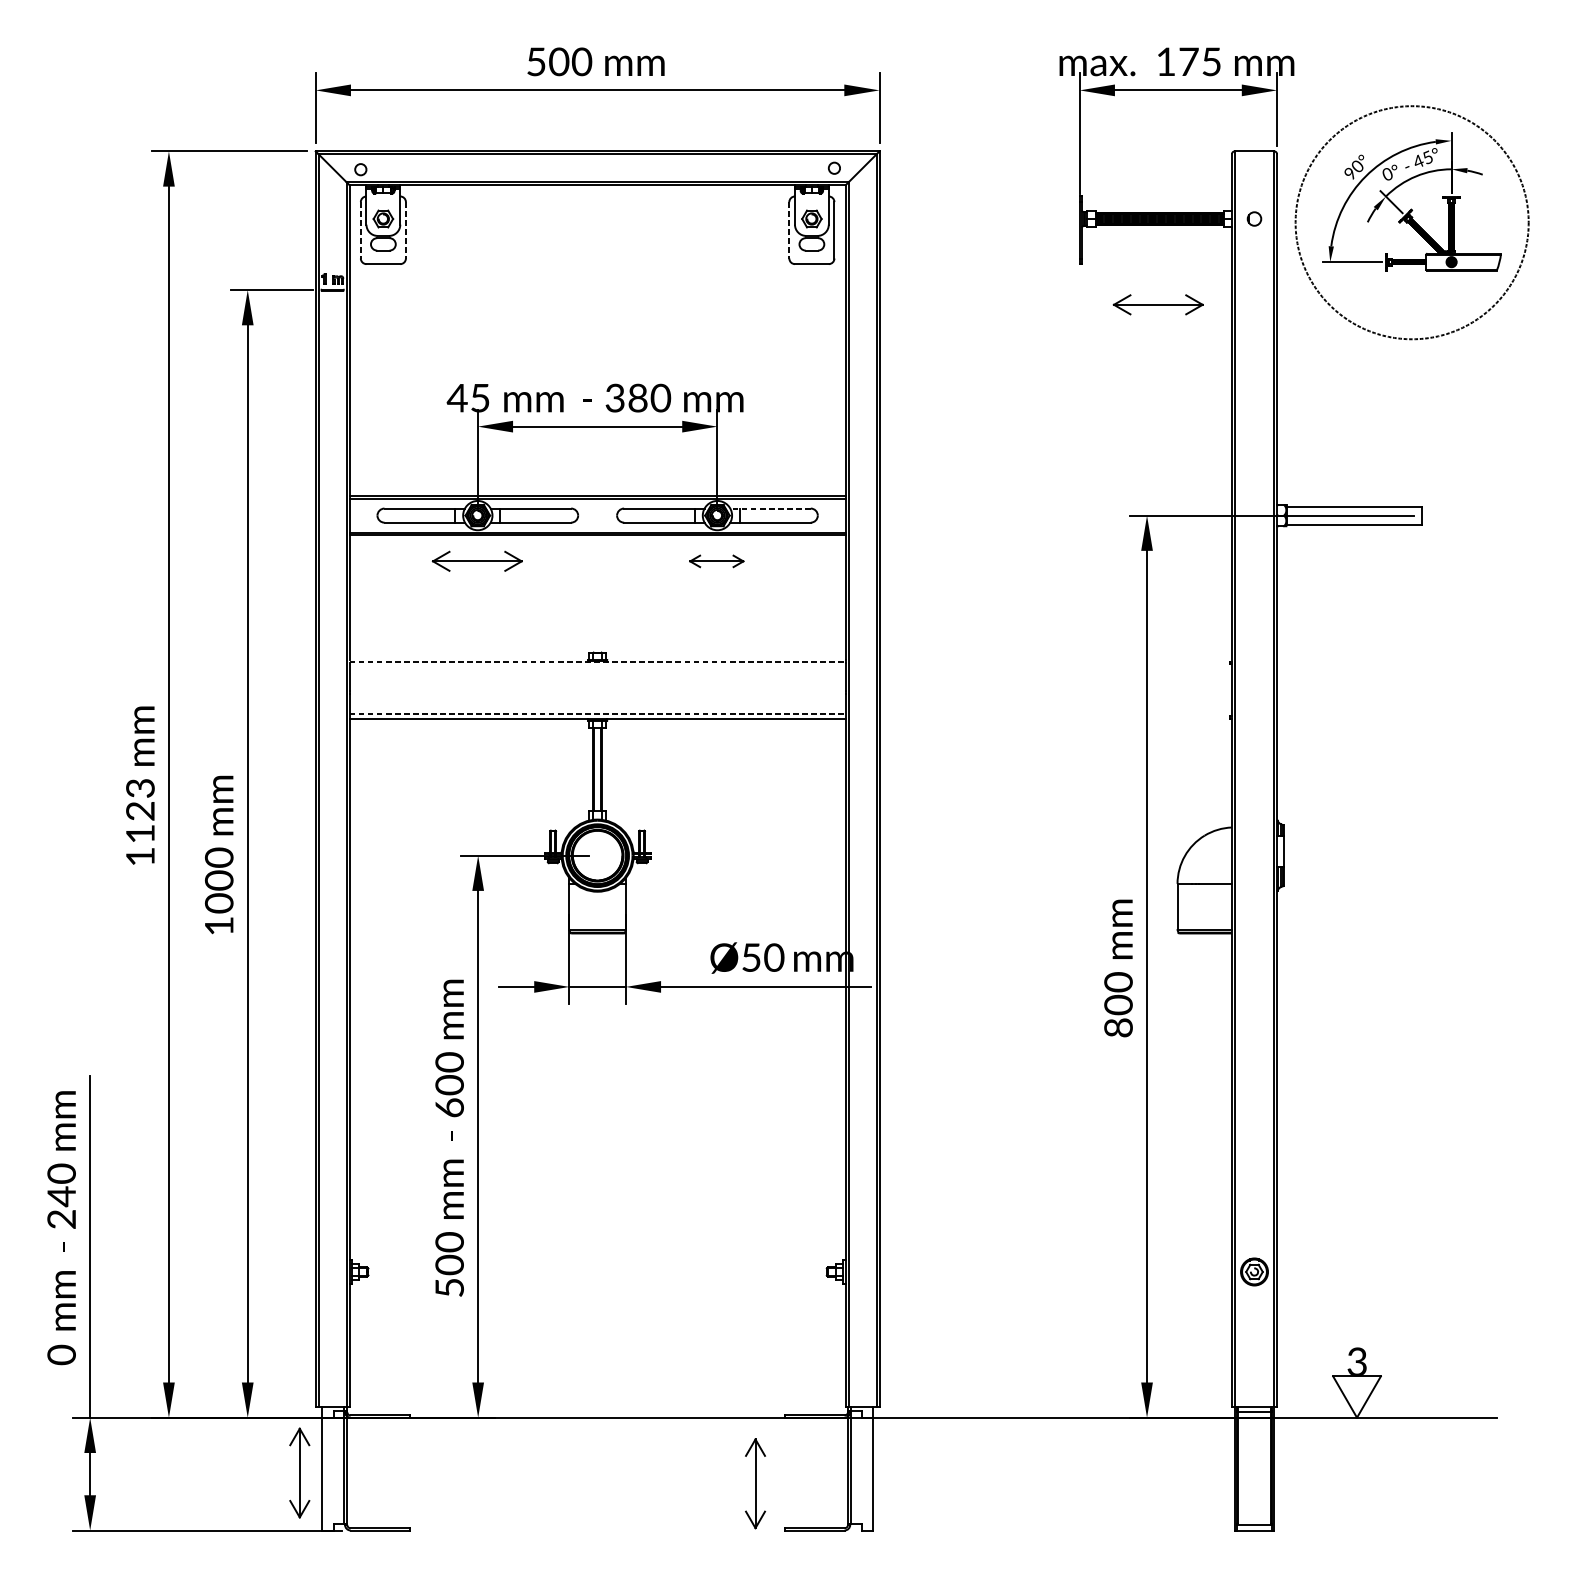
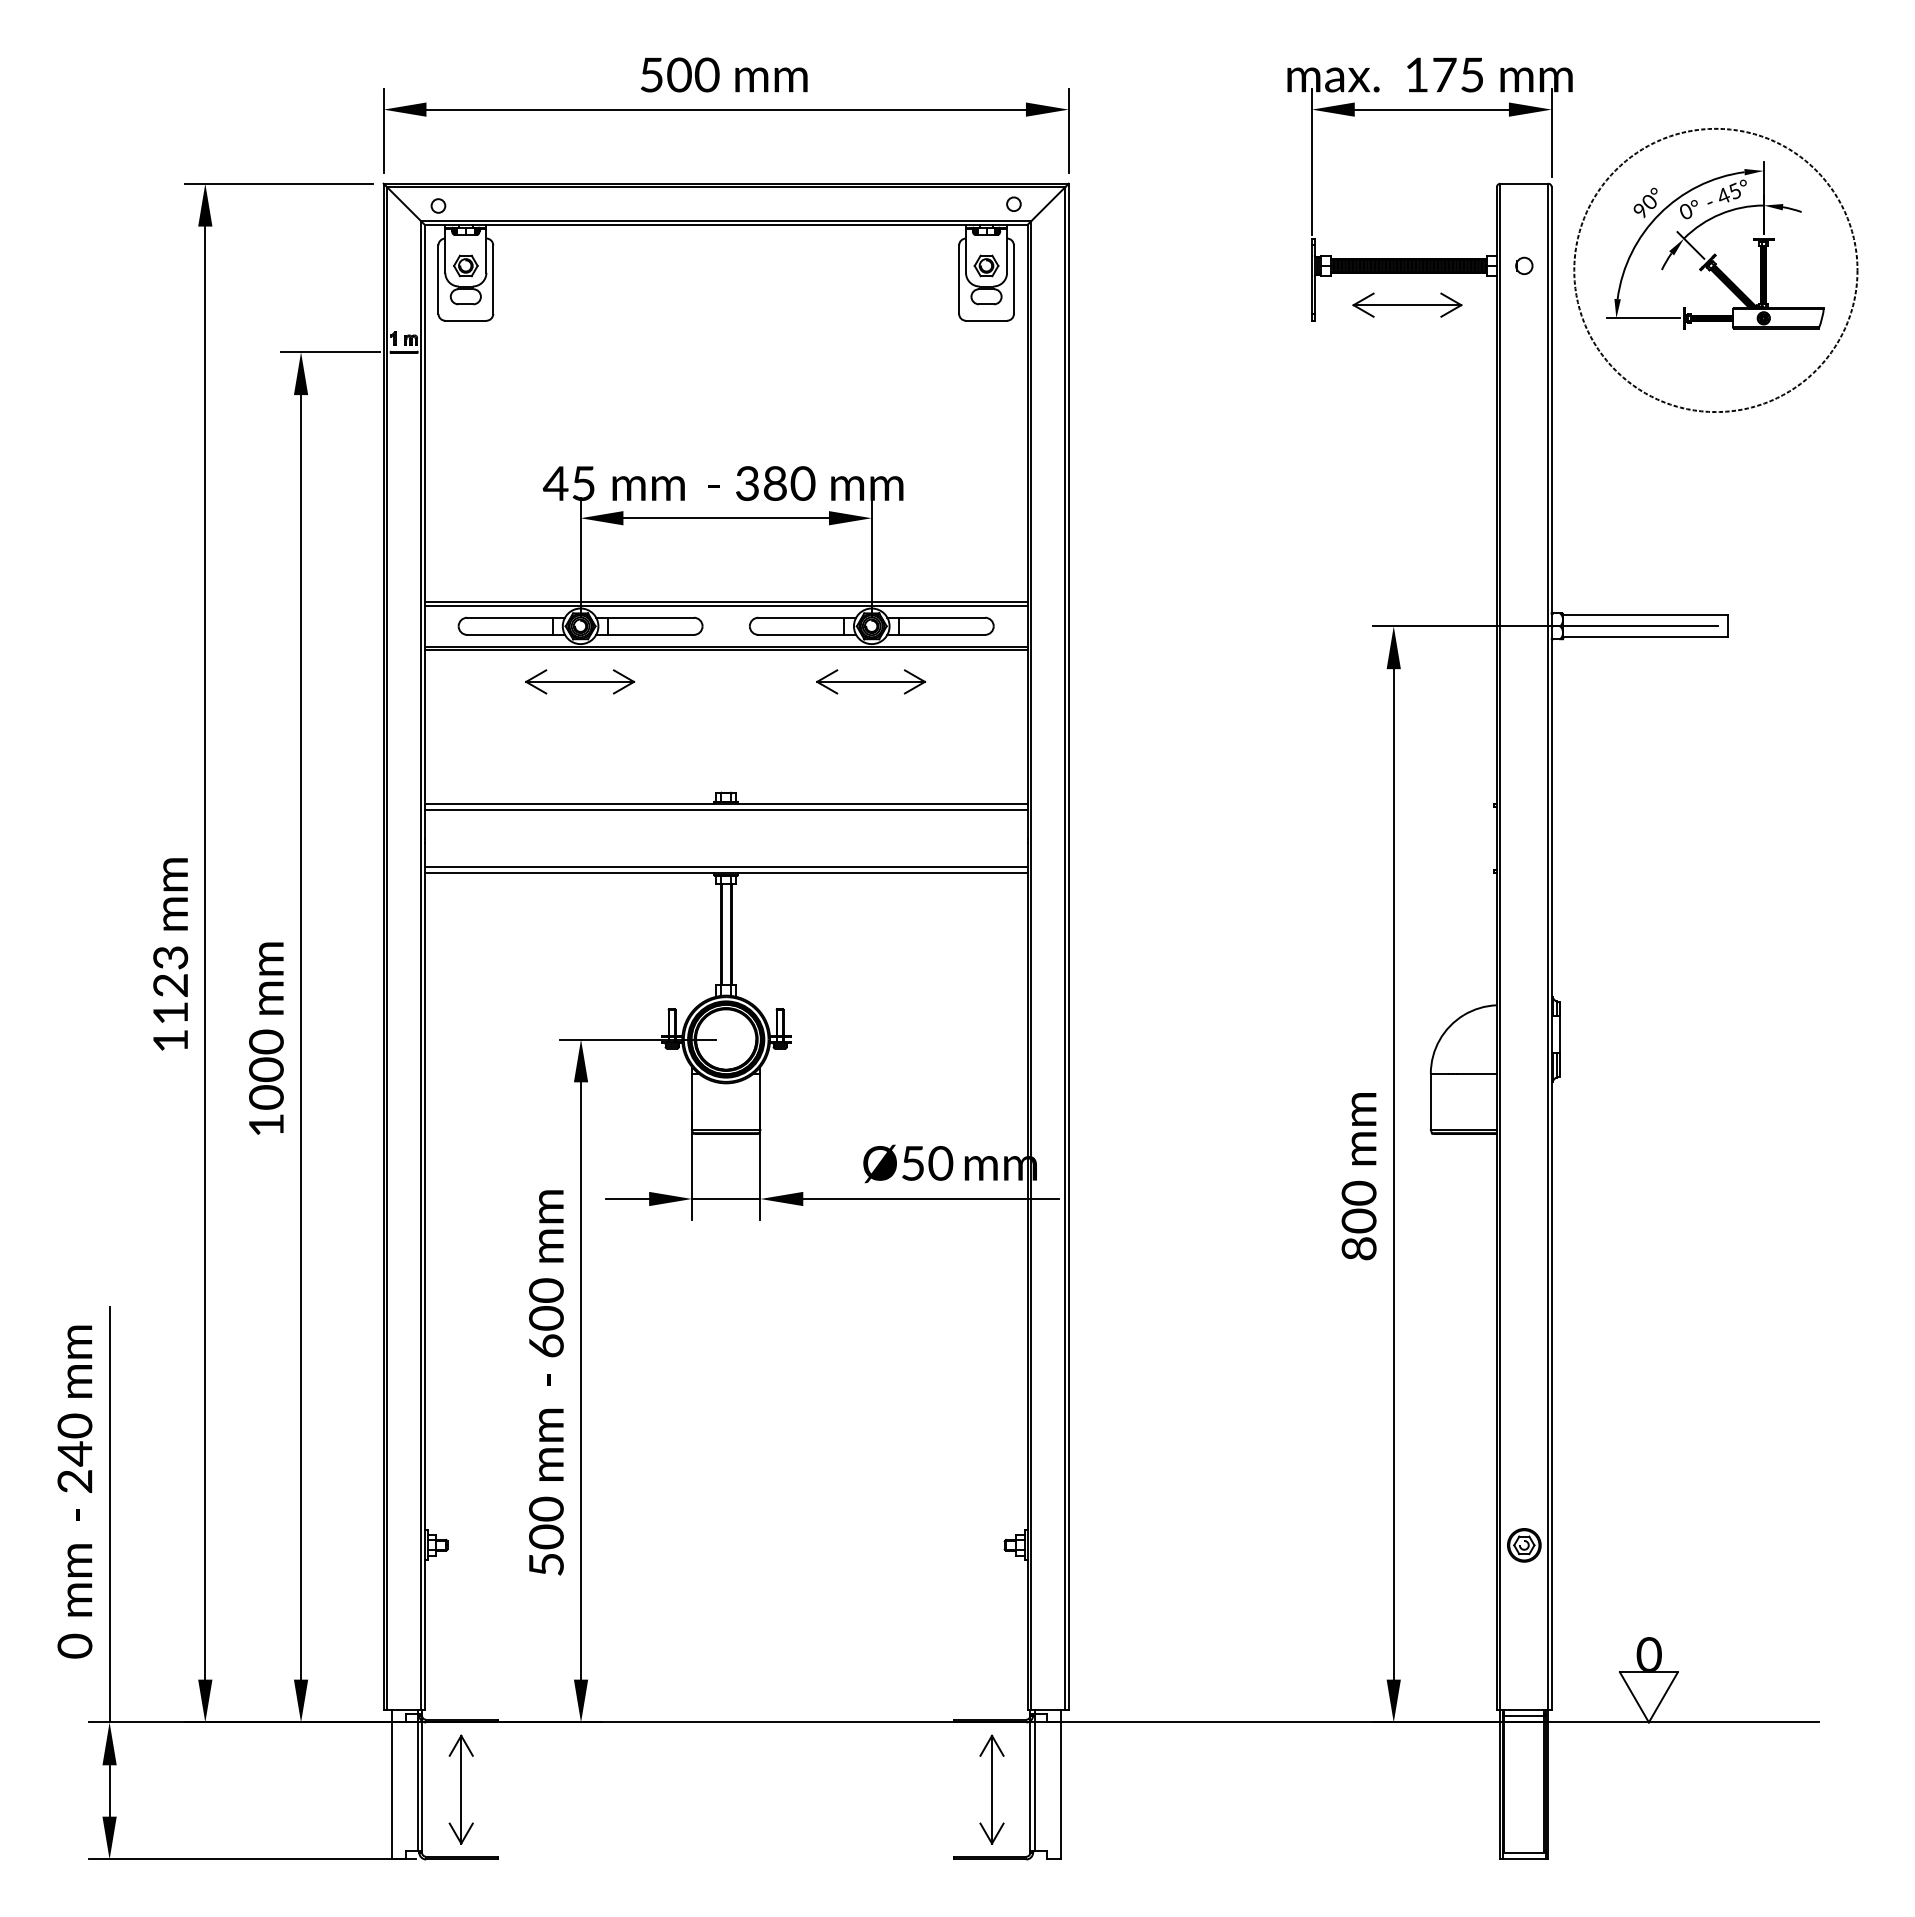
line: (360, 231) -> (438, 280), dashed -> solid
line: (406, 231) -> (493, 280), dashed -> solid
line: (789, 231) -> (959, 280), dashed -> solid
part: (1158, 304) -> (1407, 304), moved
line: (770, 508) -> (936, 617), dashed -> solid
part: (716, 561) -> (870, 681), size x1.67
line: (597, 662) -> (726, 804), dashed -> solid
line: (597, 666) -> (725, 809), added
line: (597, 714) -> (726, 867), dashed -> solid
text: (1356, 1360) -> (1648, 1653), 3 -> 0
part: (299, 1472) -> (460, 1789), moved
part: (755, 1483) -> (991, 1789), moved

